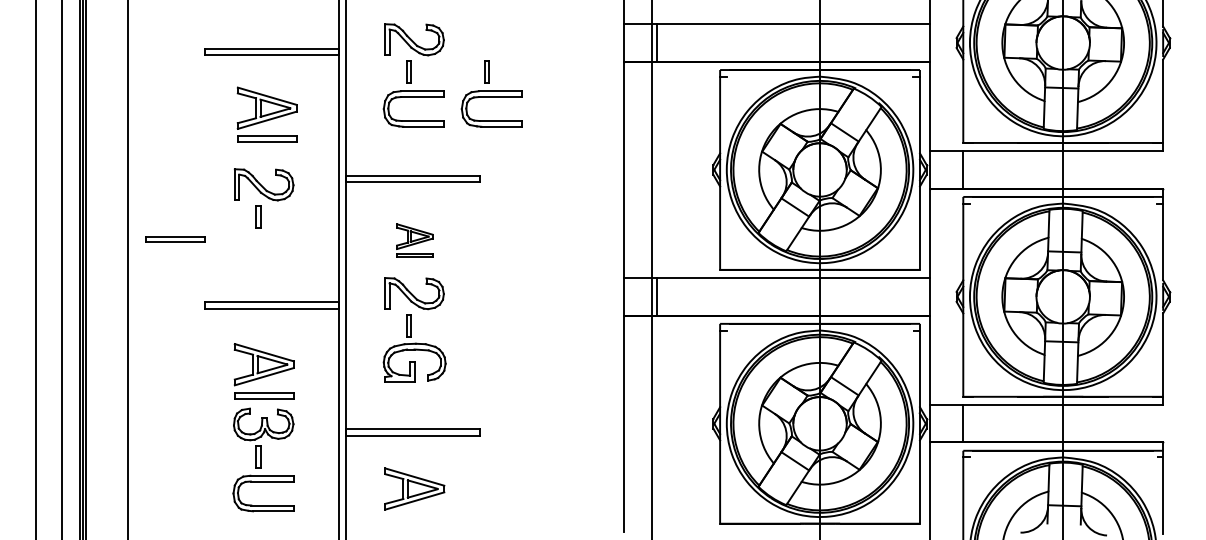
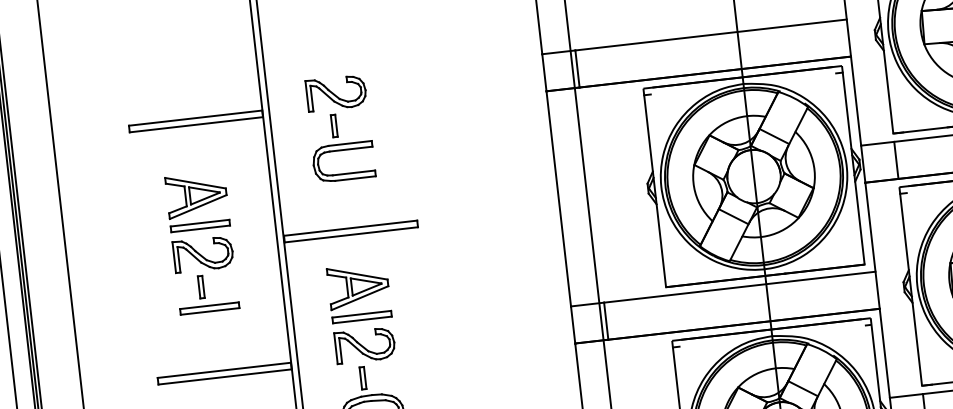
part: (491, 93) -> (418, 137), removed
part: (266, 114) -> (196, 201), moved
part: (175, 239) -> (209, 308), moved
part: (414, 240) -> (359, 292), size x1.67

